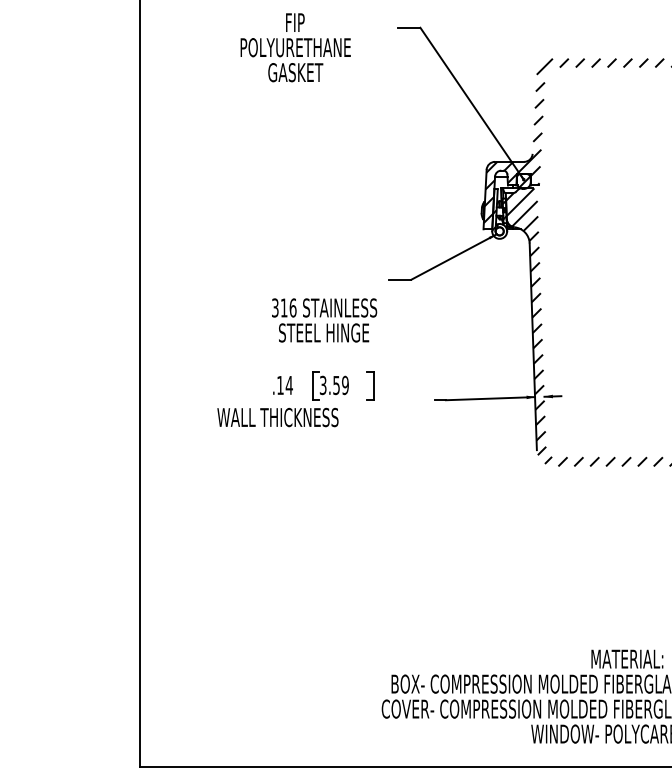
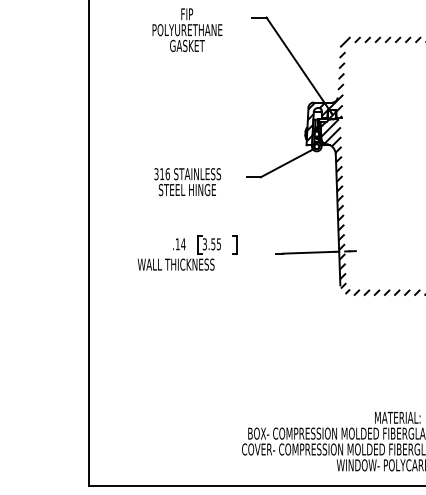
text: (324, 321) -> (187, 182), moved
text: (344, 384) -> (218, 243), 3.59 -> 3.55

